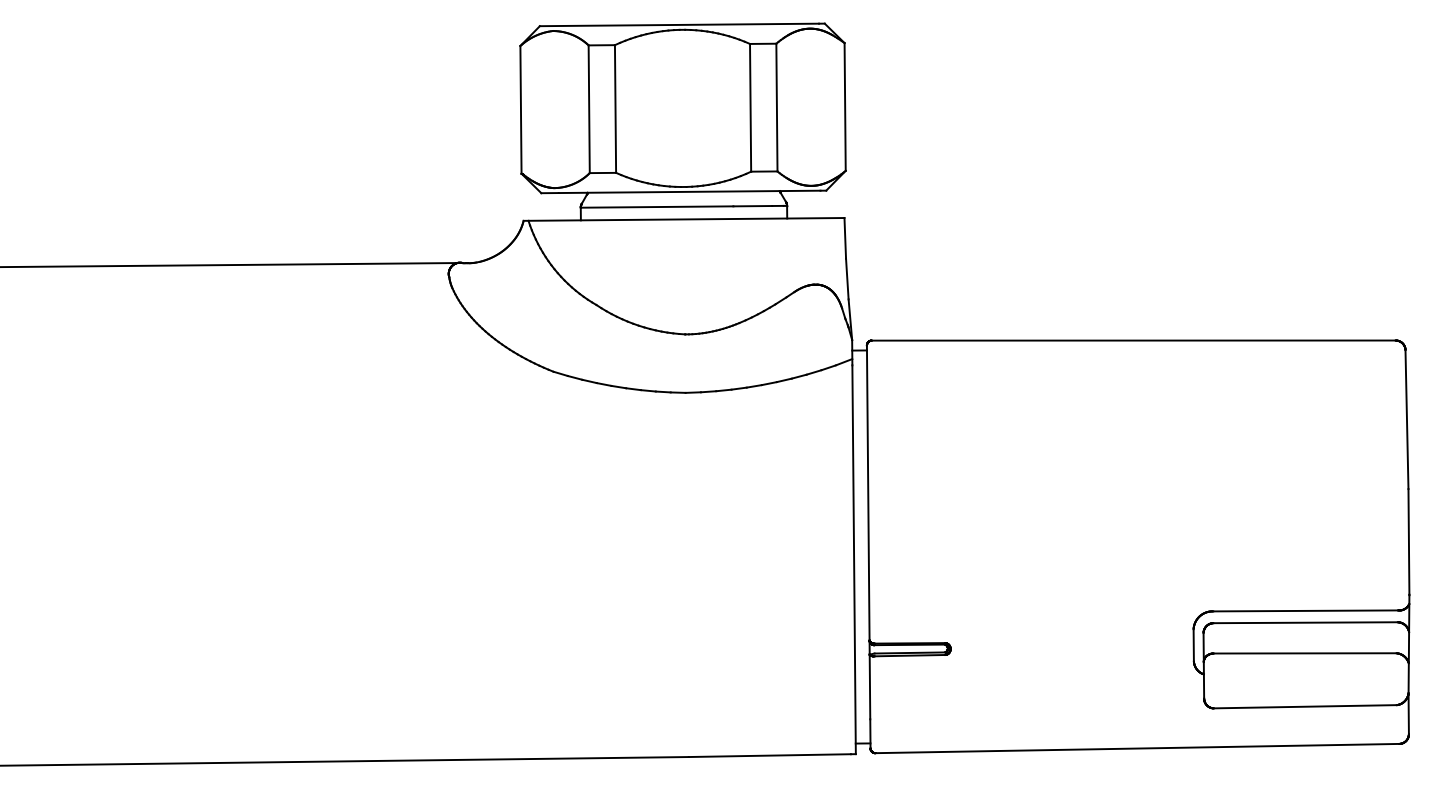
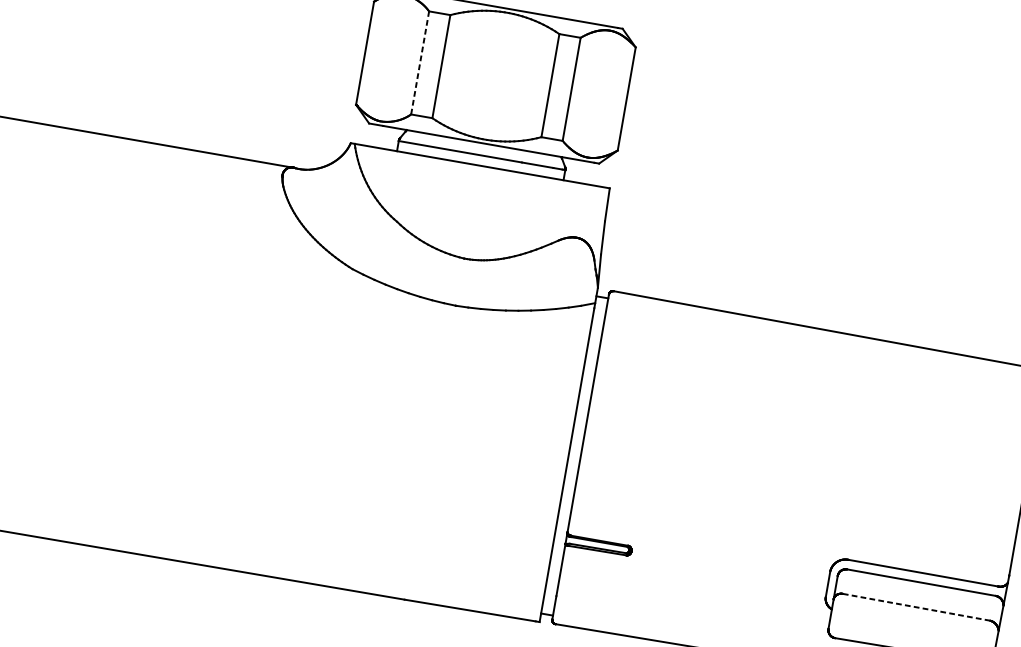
line: (589, 109) -> (420, 63), solid -> dashed
line: (1305, 653) -> (916, 607), solid -> dashed

